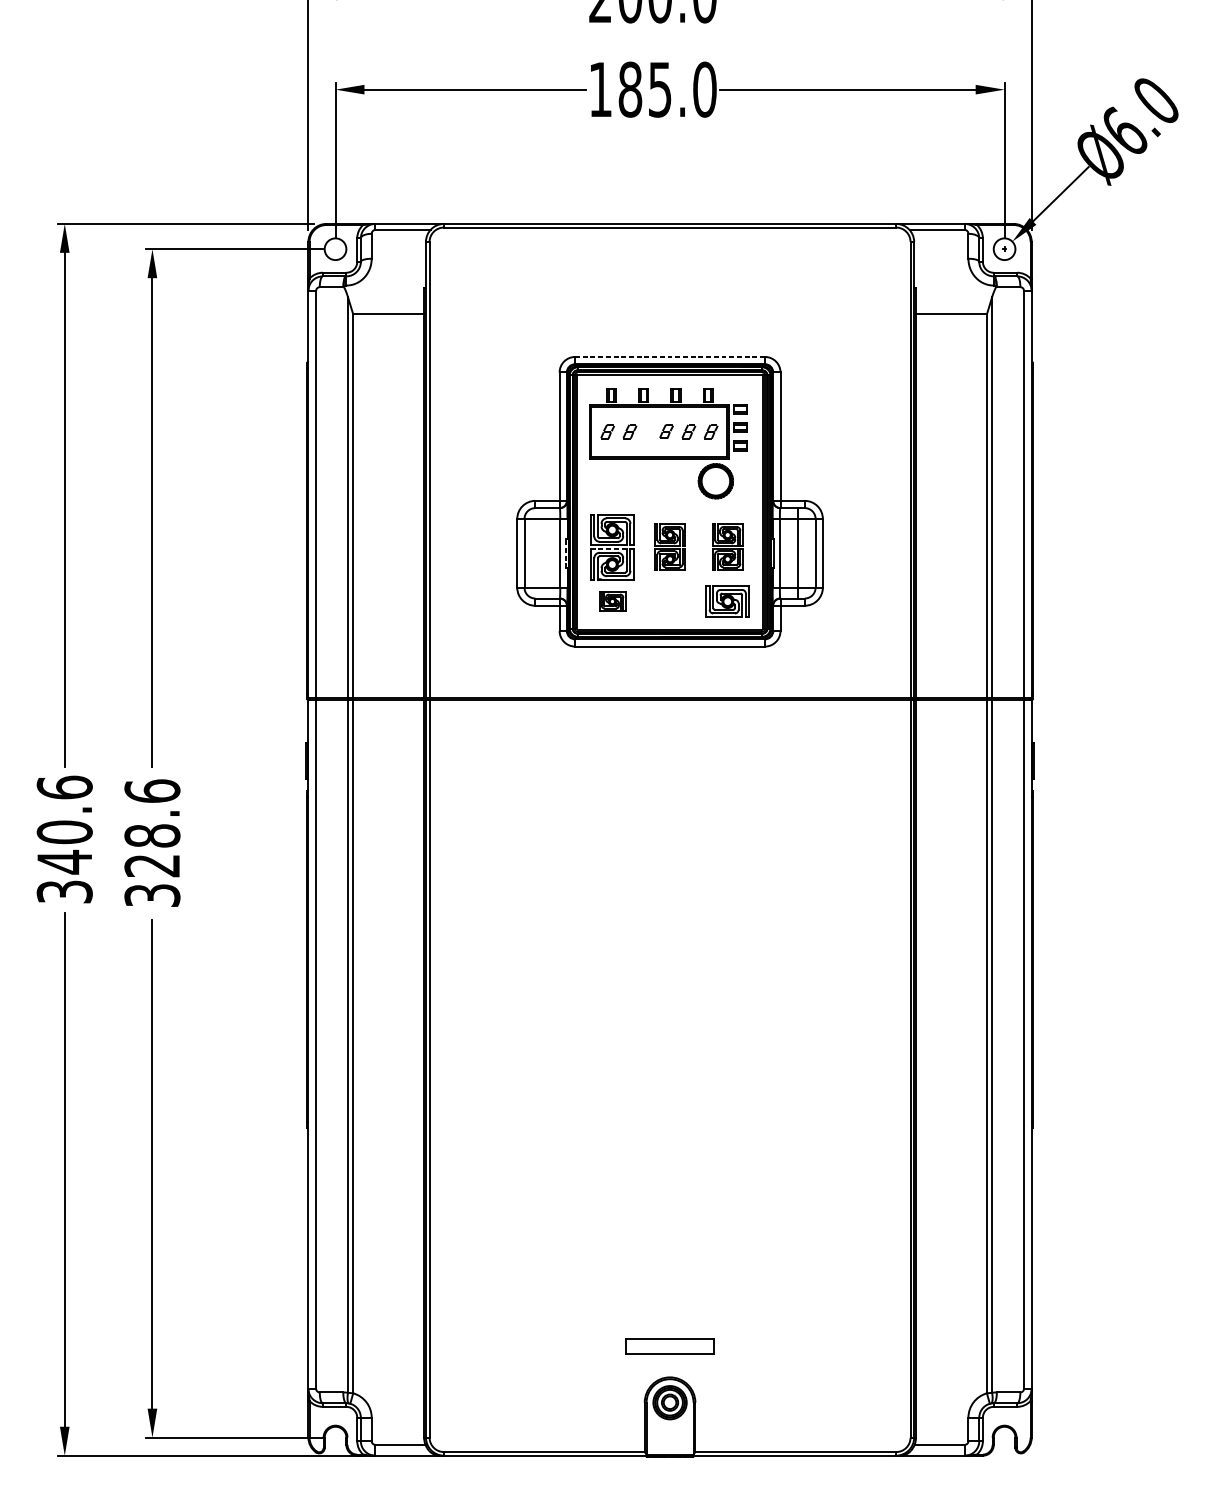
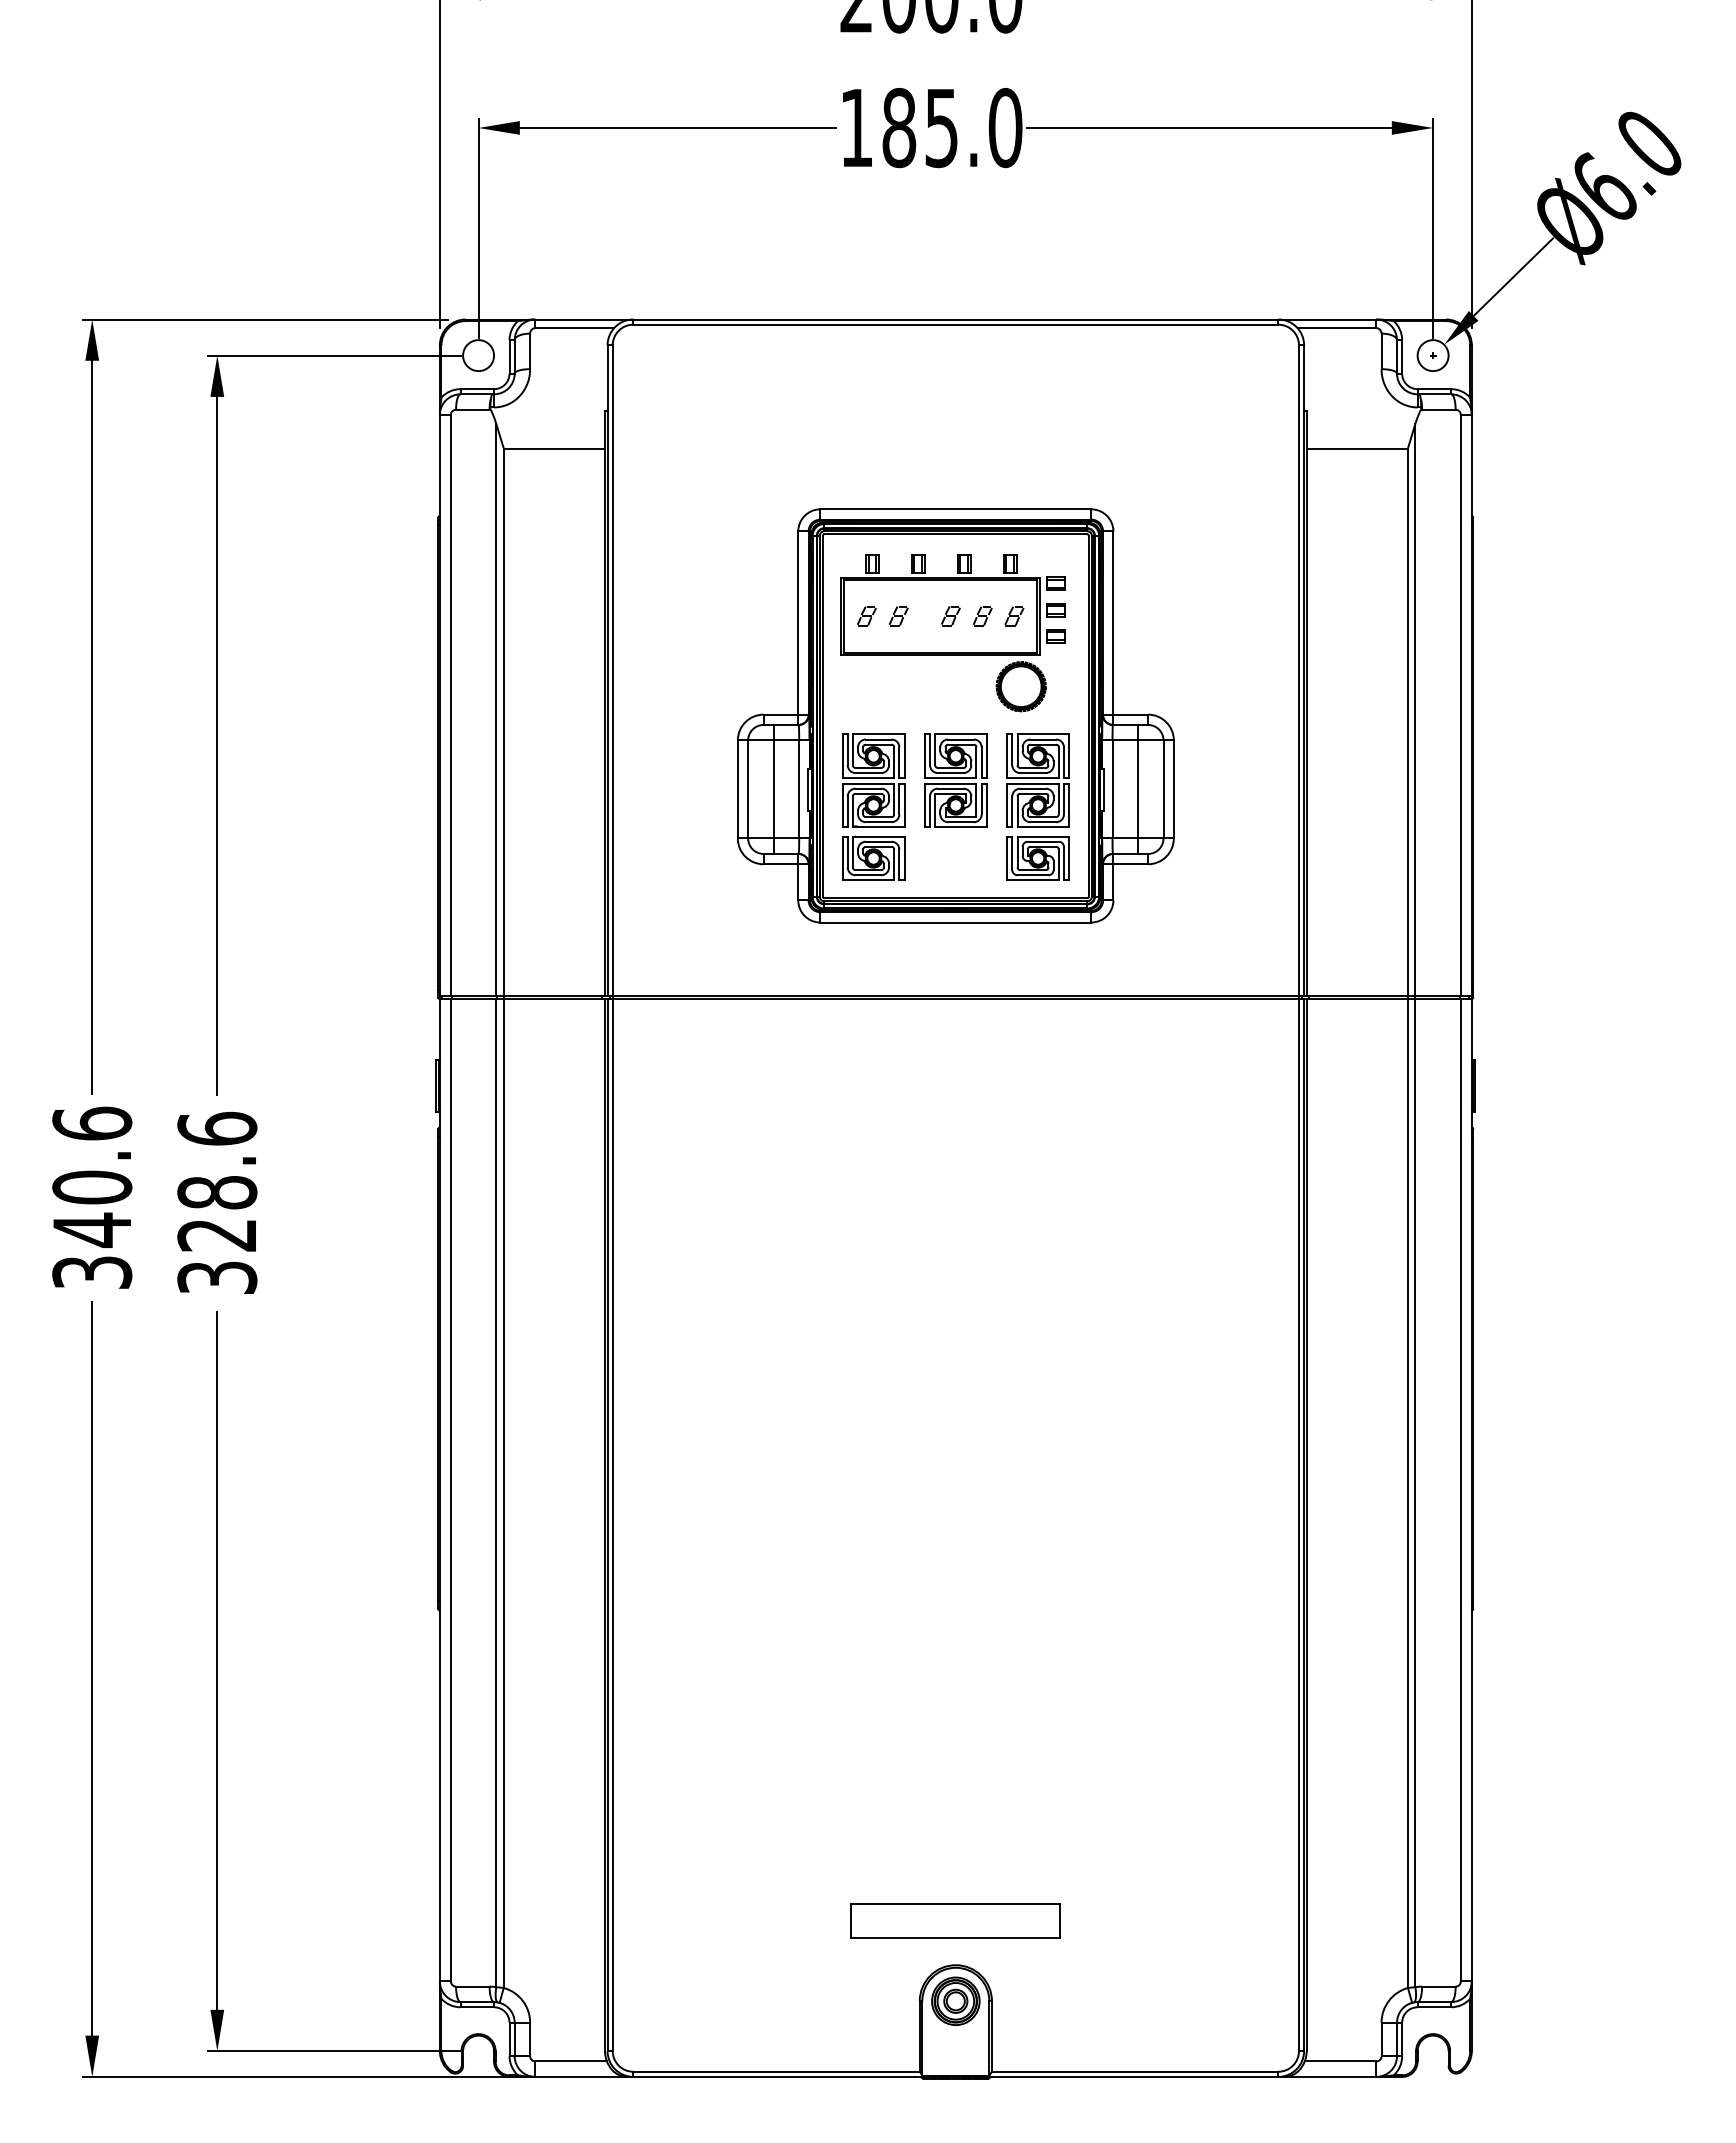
line: (669, 357) -> (955, 509), dashed -> solid
part: (669, 547) -> (955, 780), size x1.43
part: (727, 547) -> (1037, 780), size x1.43
line: (608, 549) -> (868, 783), dashed -> solid
line: (542, 552) -> (773, 788), added
line: (566, 554) -> (807, 790), dashed -> solid
part: (612, 601) -> (873, 857), size x1.67
part: (669, 1346) -> (955, 1920), size x1.67

